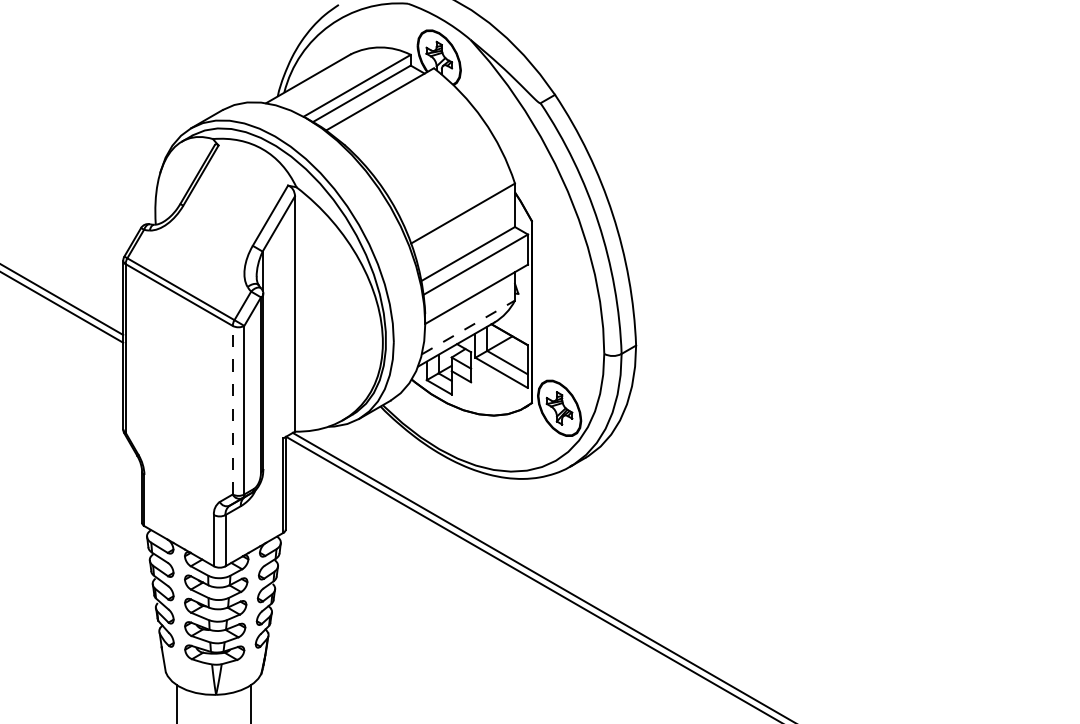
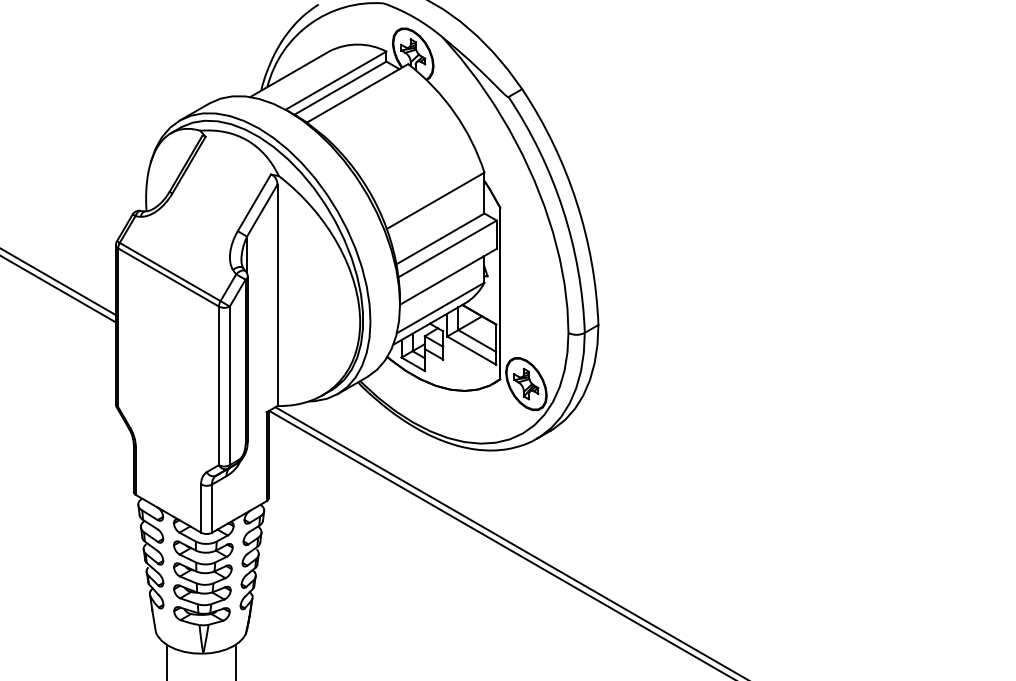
line: (468, 326) -> (440, 307), dashed -> solid
line: (232, 409) -> (218, 385), dashed -> solid

